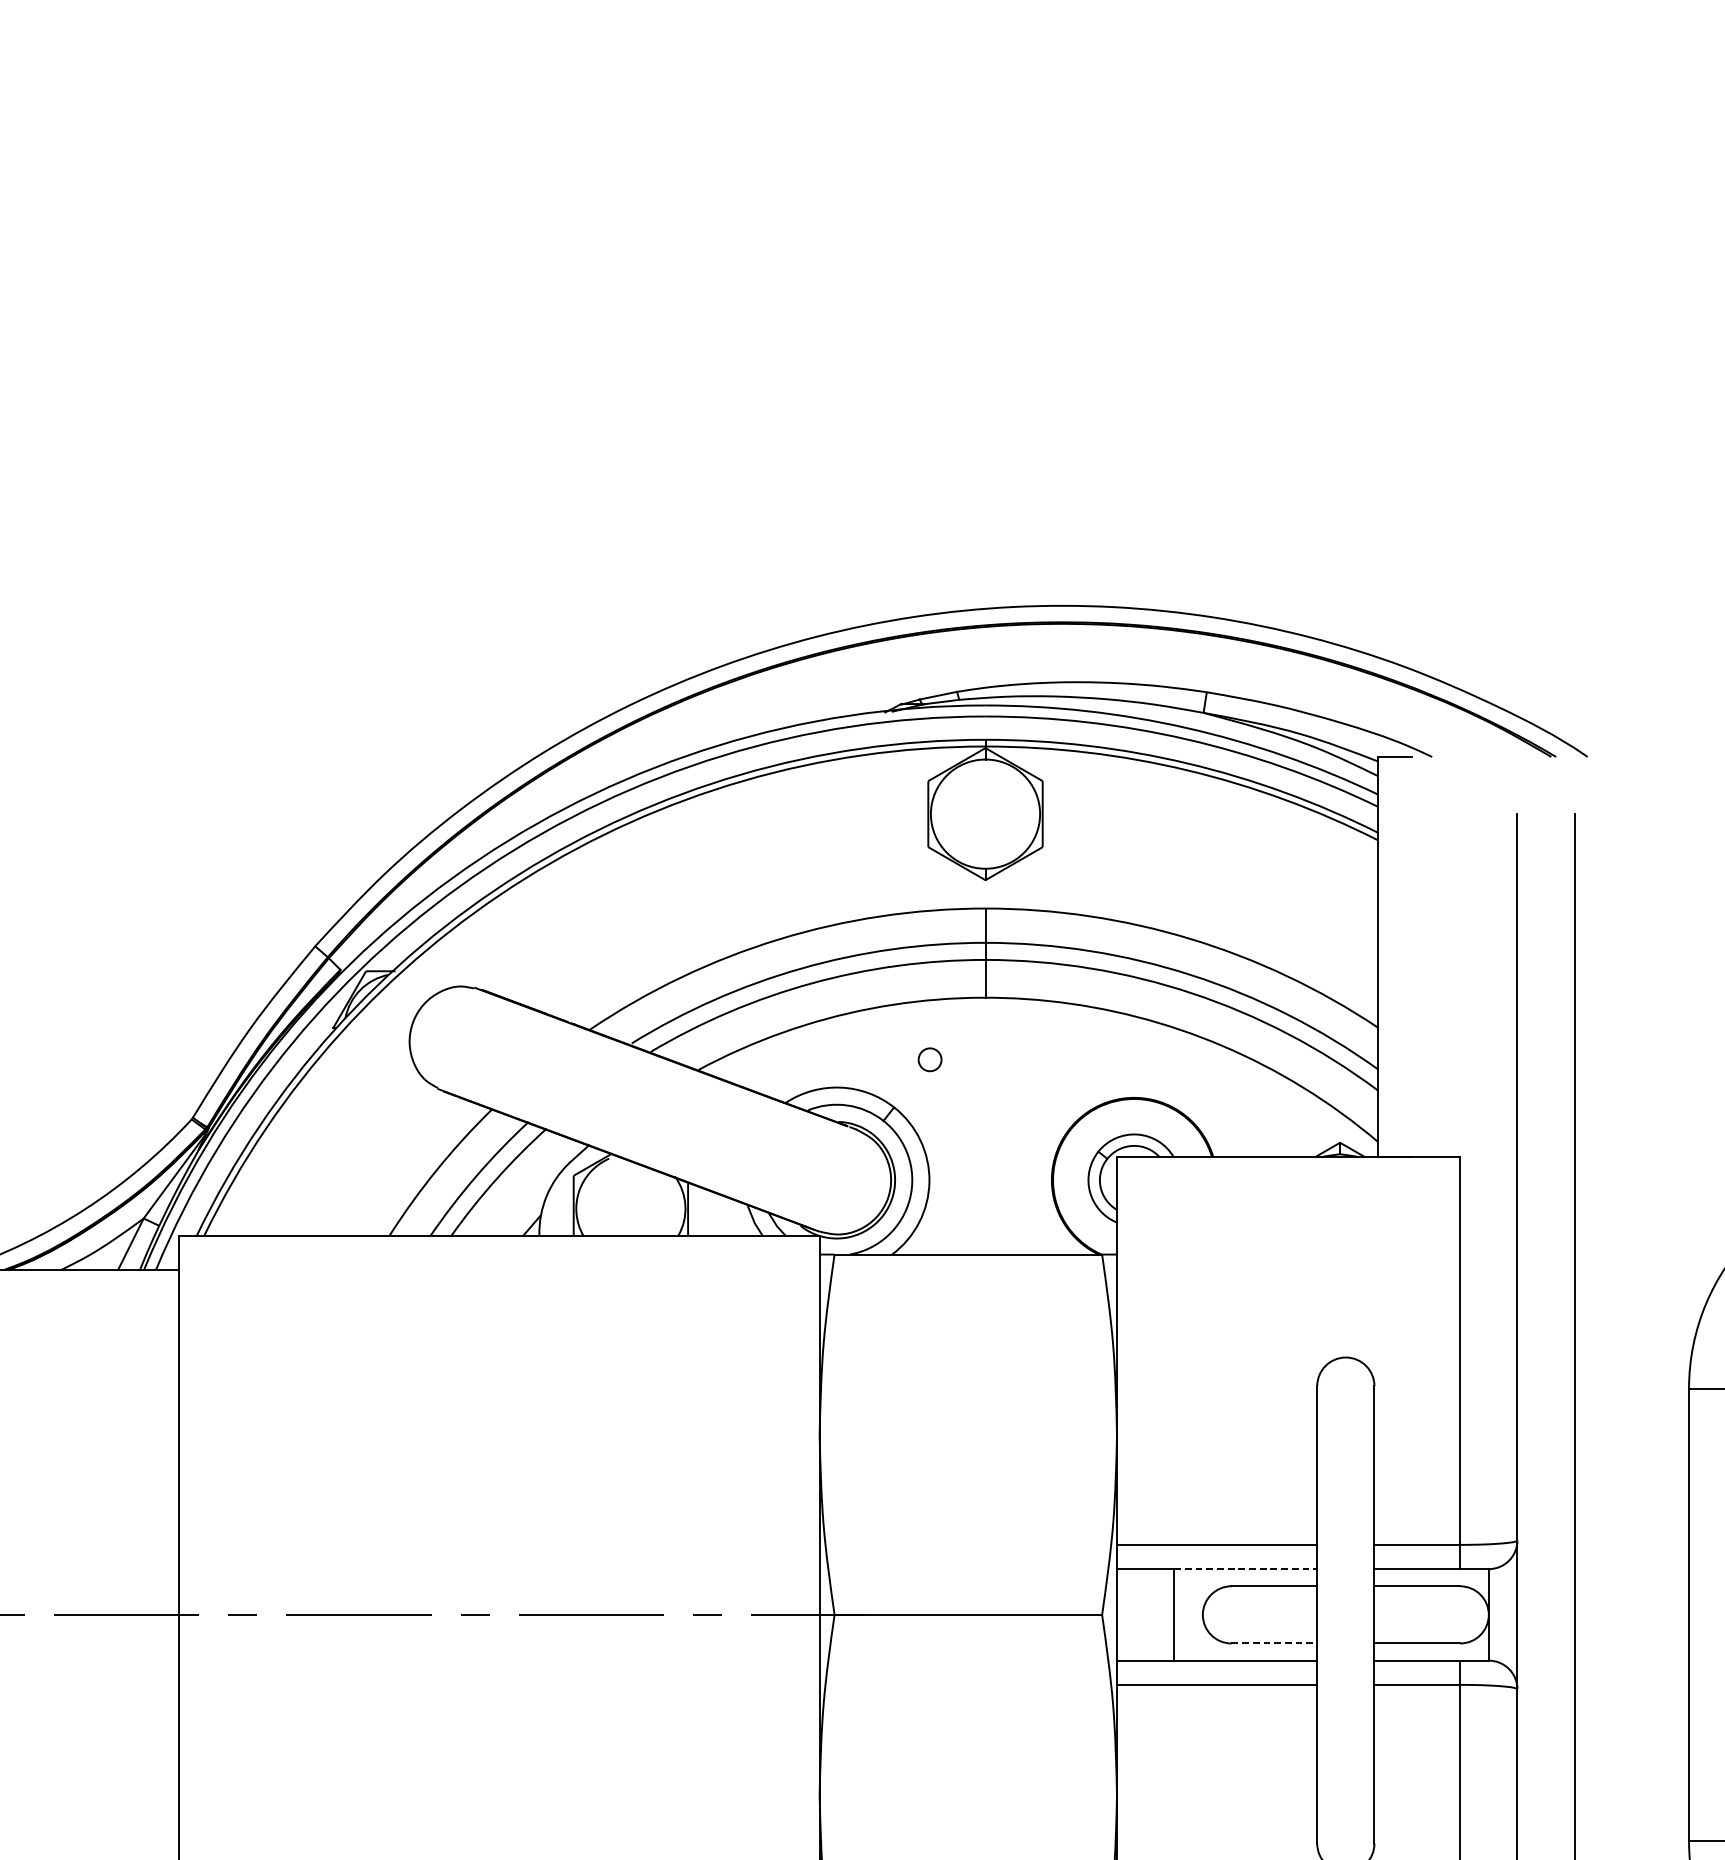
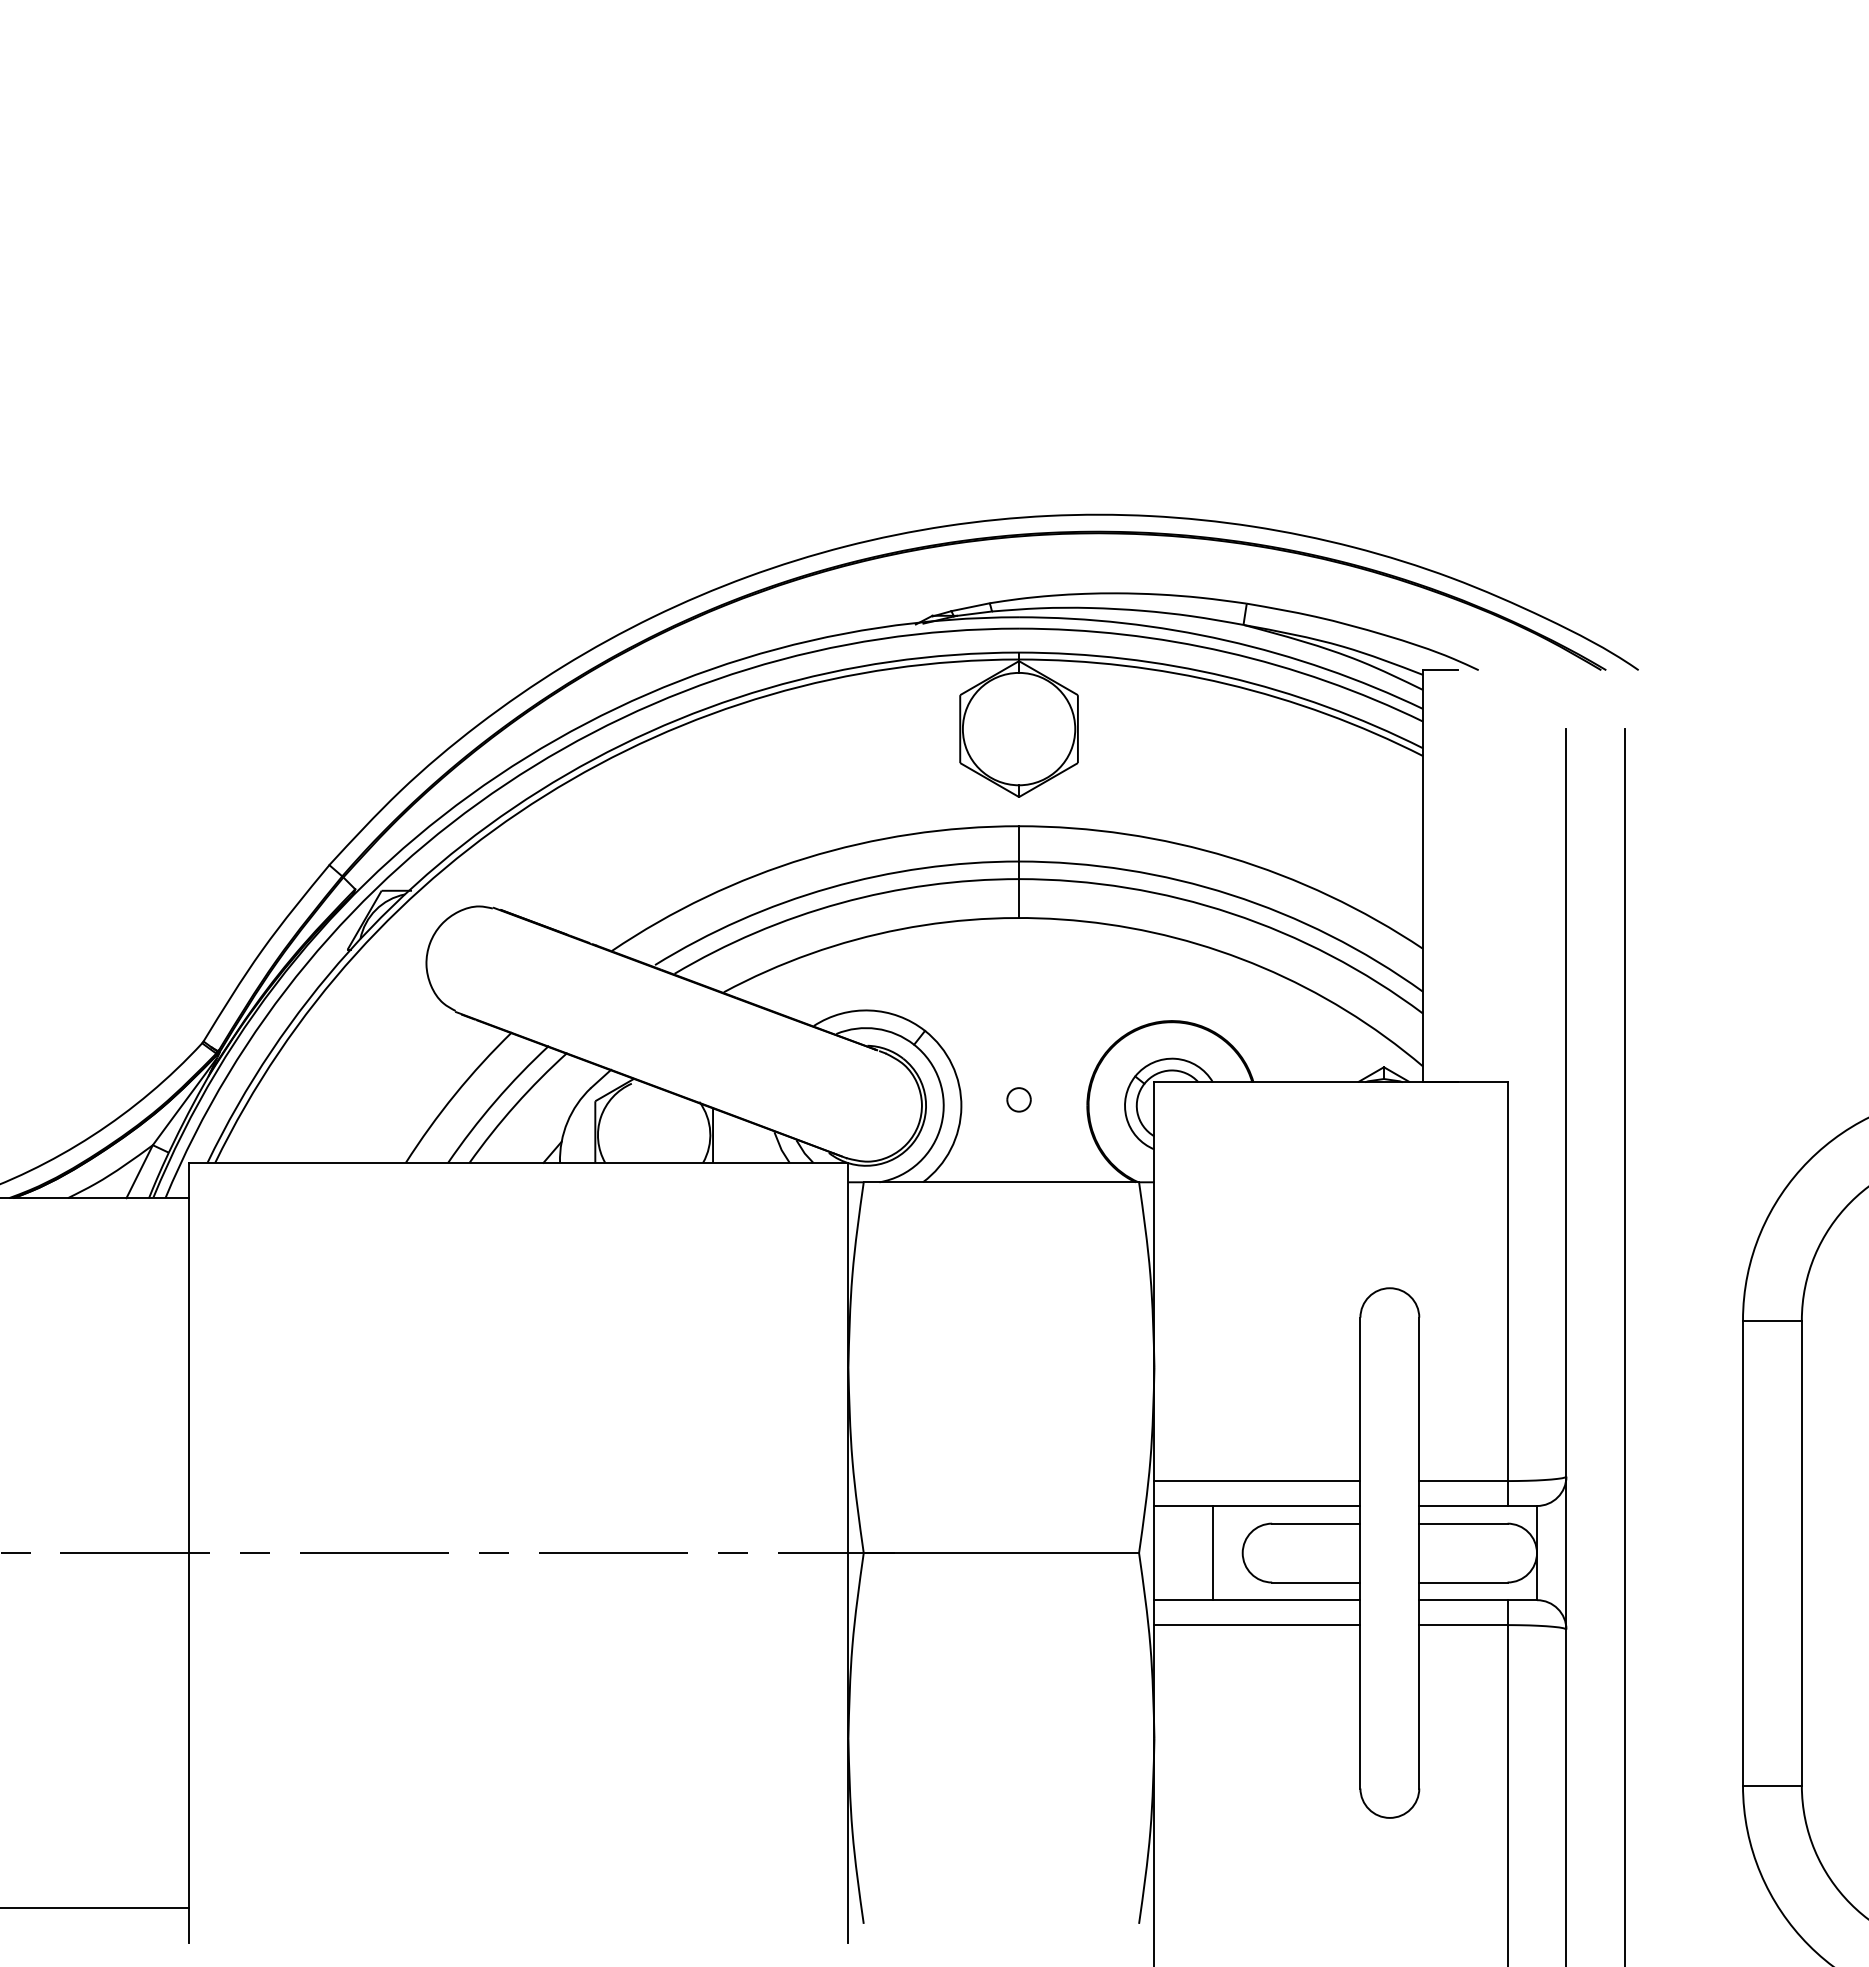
part: (929, 1059) -> (1018, 1099), moved
line: (1245, 1569) -> (1286, 1506), dashed -> solid
line: (1274, 1643) -> (1316, 1582), dashed -> solid

